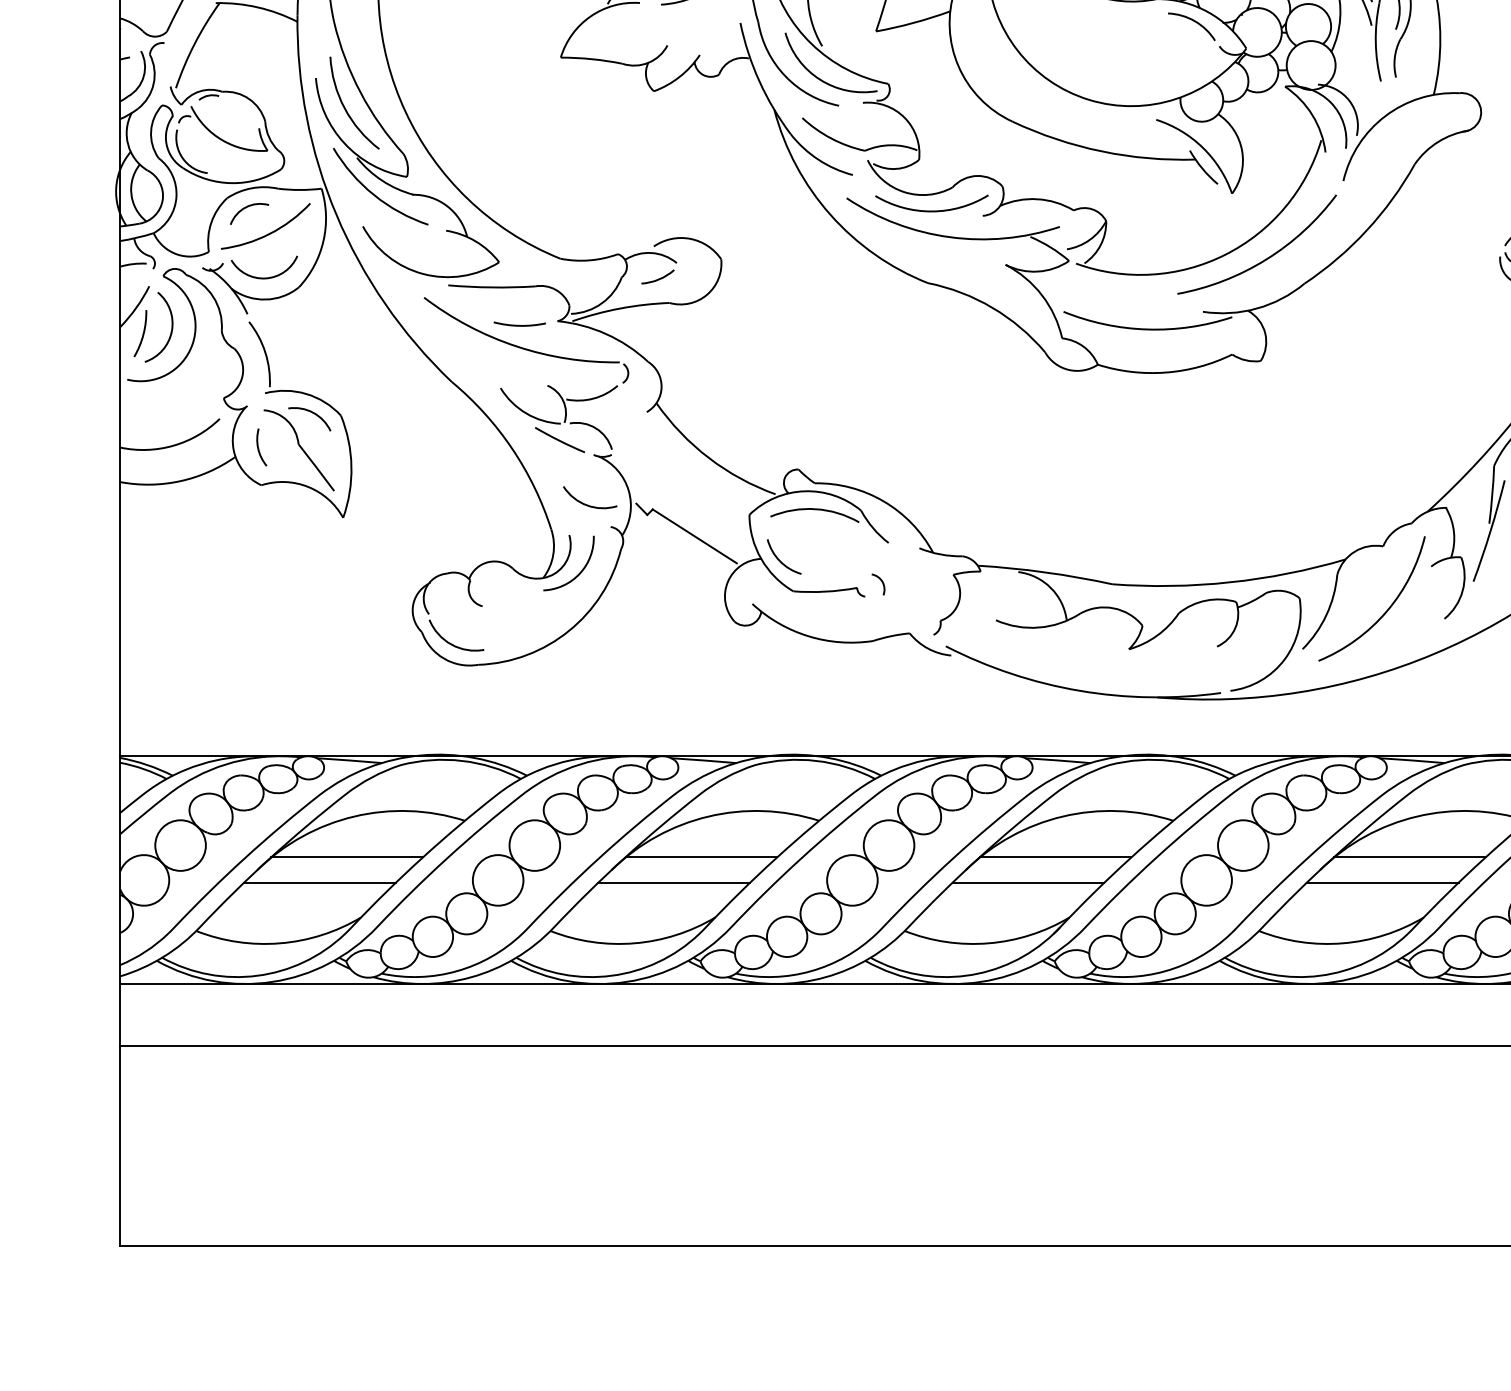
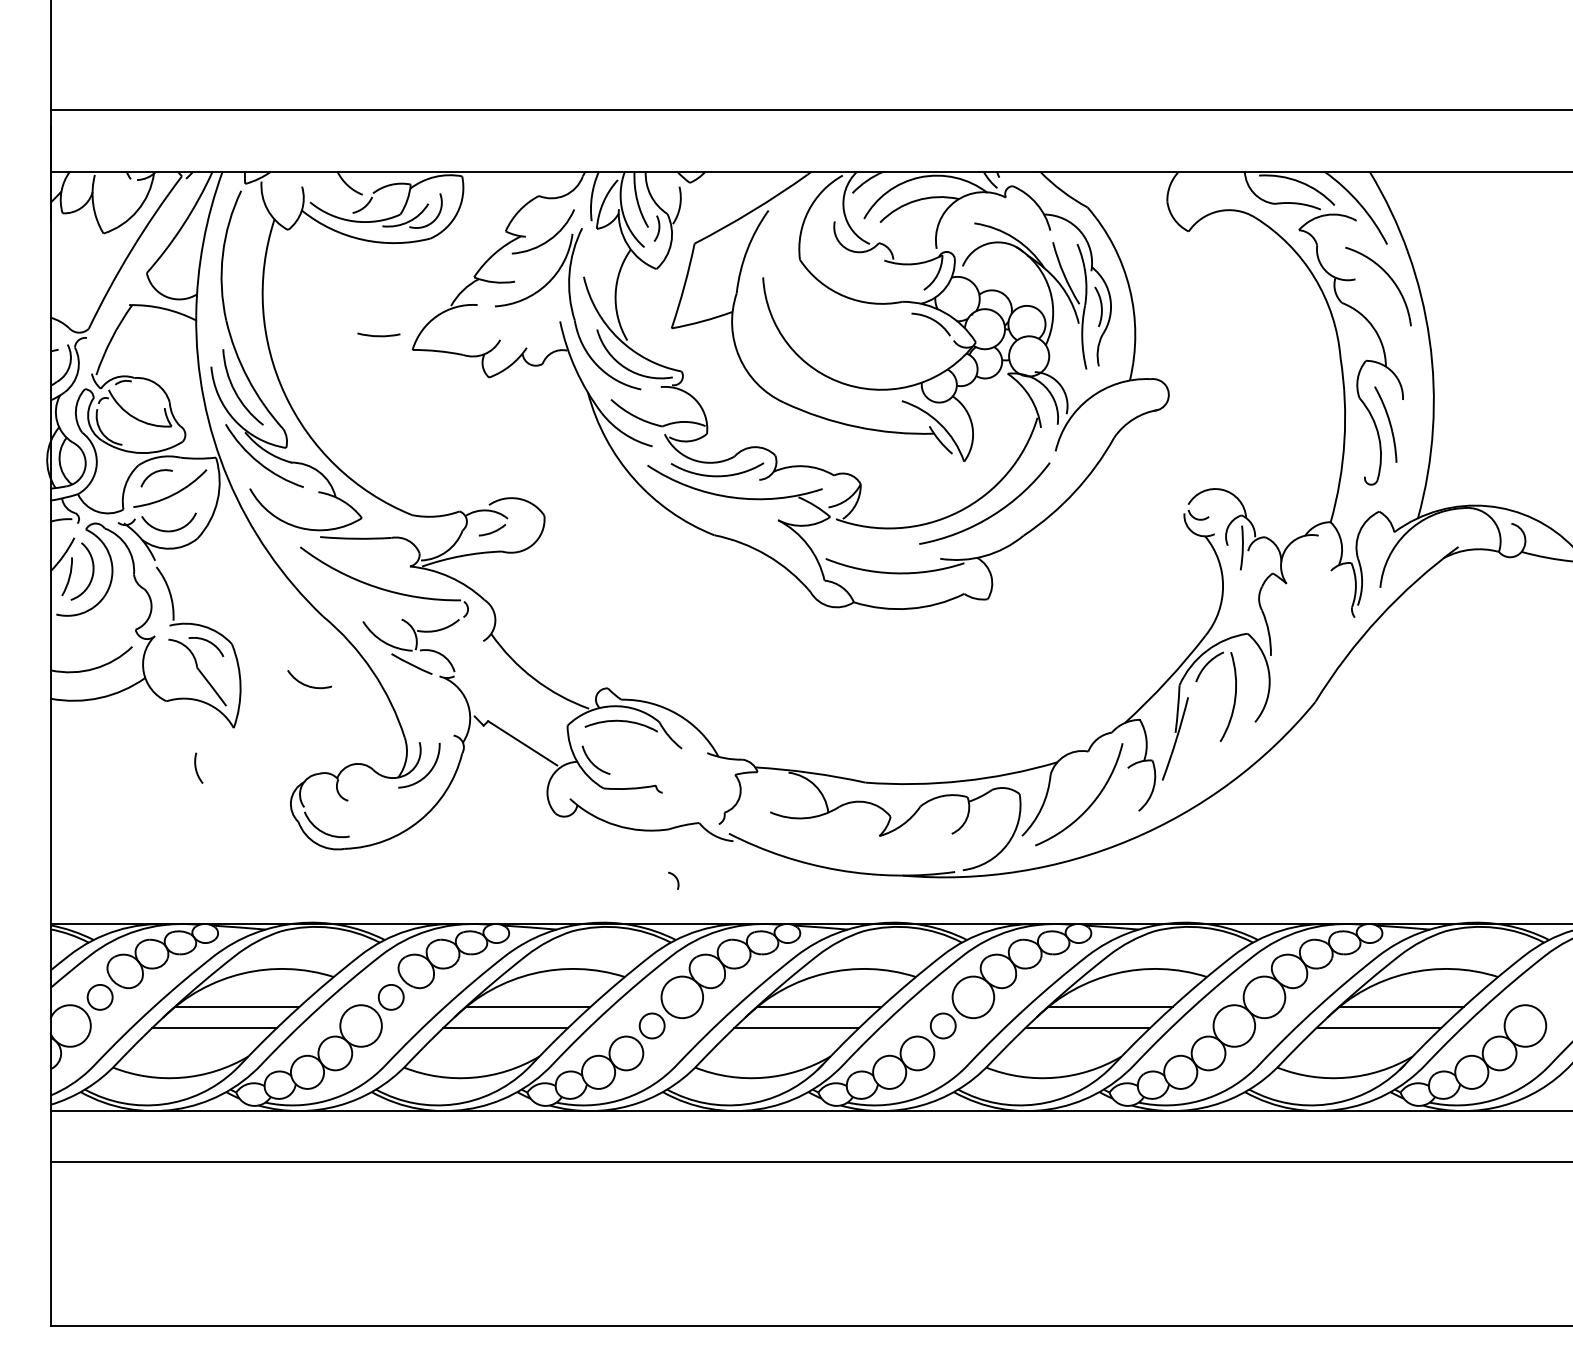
arc: (519, 324) -> (378, 335), moved
arc: (258, 446) -> (196, 767), moved
arc: (586, 503) -> (306, 684), moved
arc: (880, 581) -> (675, 878), moved
circle: (179, 845) -> (99, 997), size x0.6
circle: (535, 845) -> (391, 997), size x0.6
circle: (851, 879) -> (651, 1025), size x0.6
circle: (1206, 879) -> (943, 1025), size x0.6

